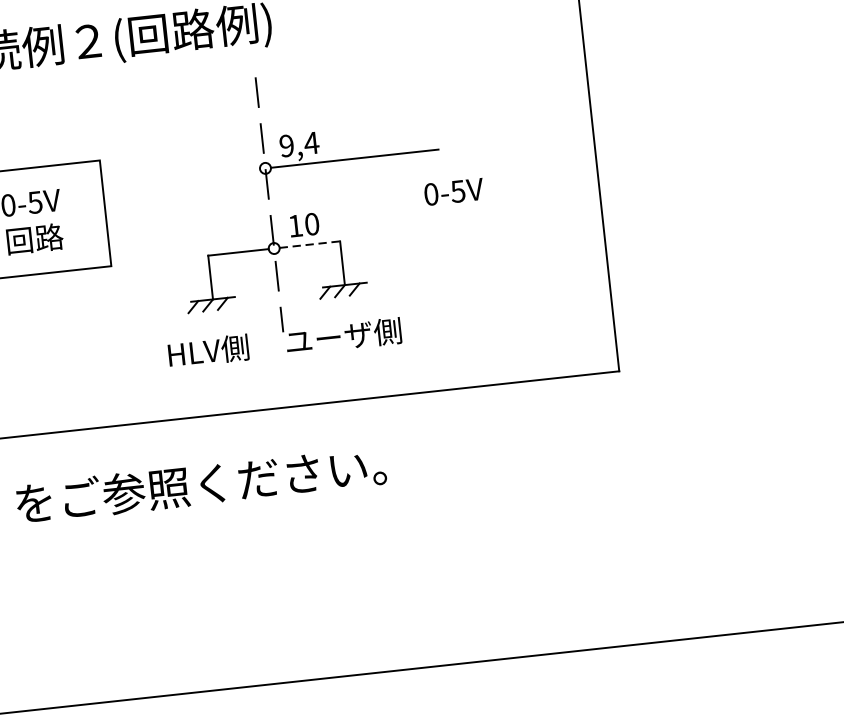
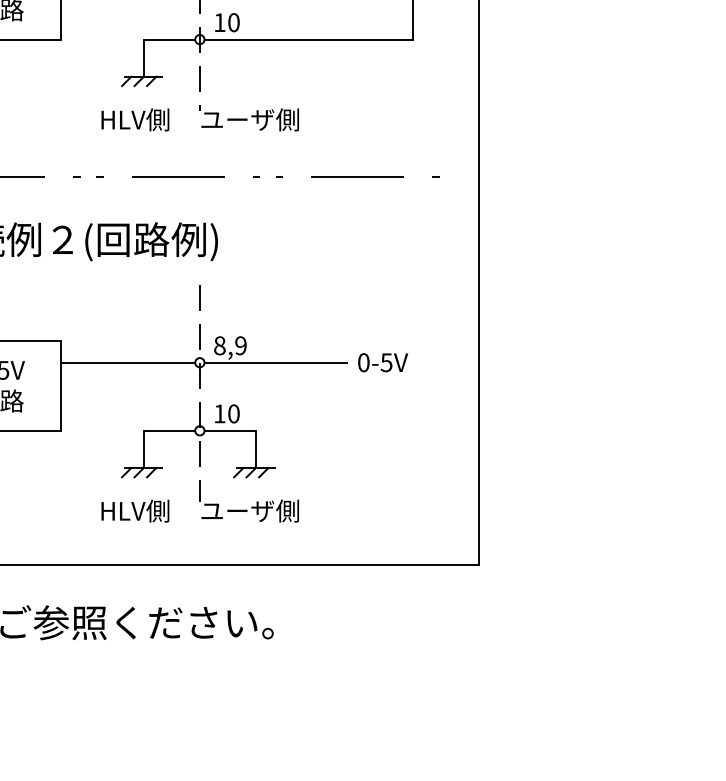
text: (299, 144) -> (230, 345), 9,4 -> 8,9
line: (181, 177) -> (128, 362), added
text: (454, 191) -> (383, 362), moved
line: (310, 244) -> (230, 430), dashed -> solid

